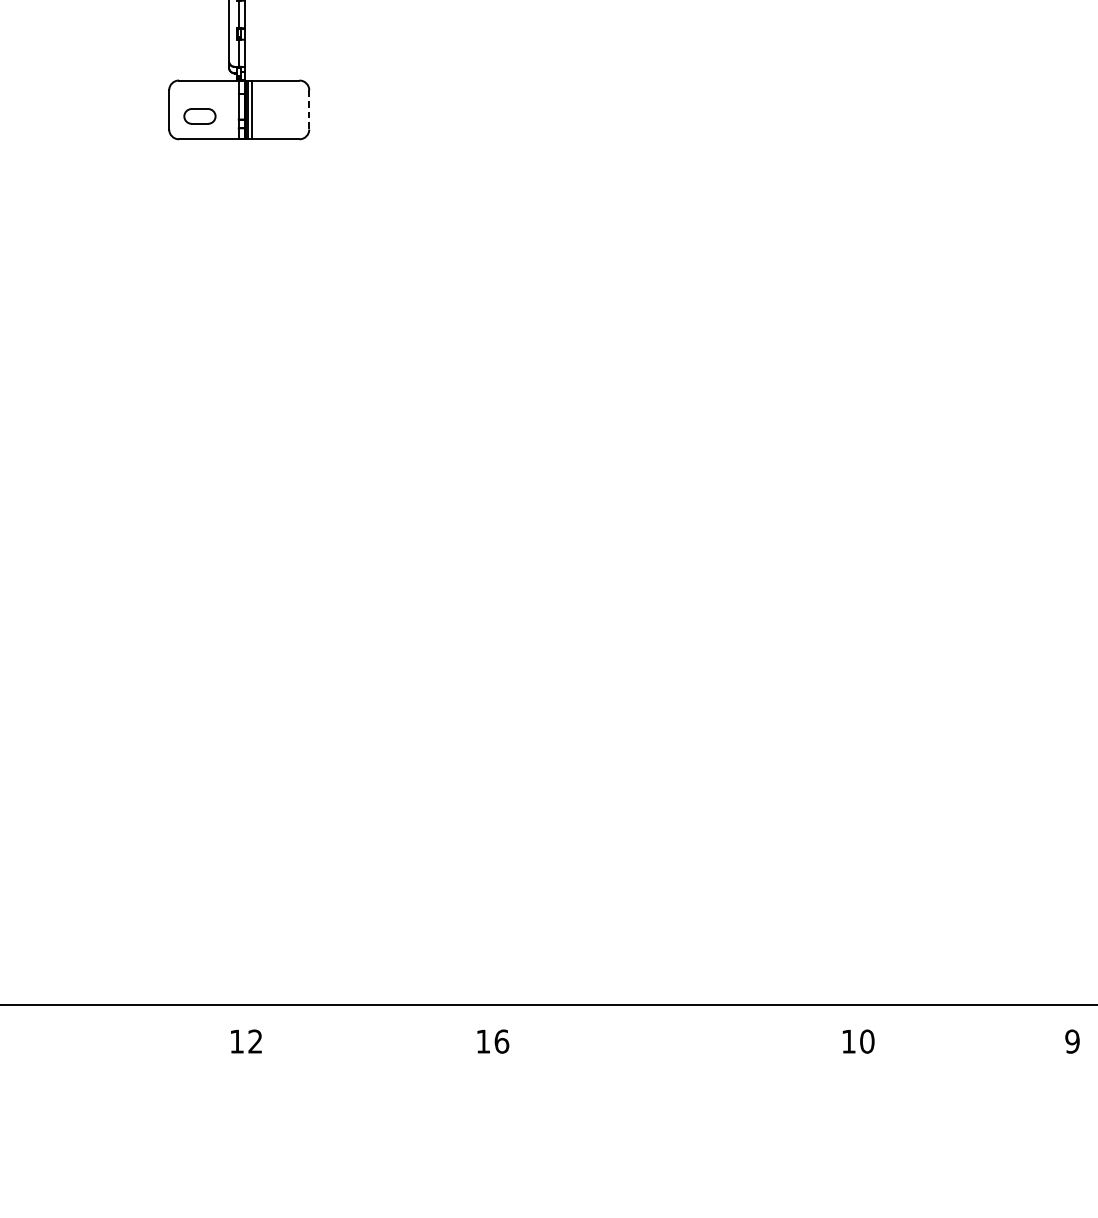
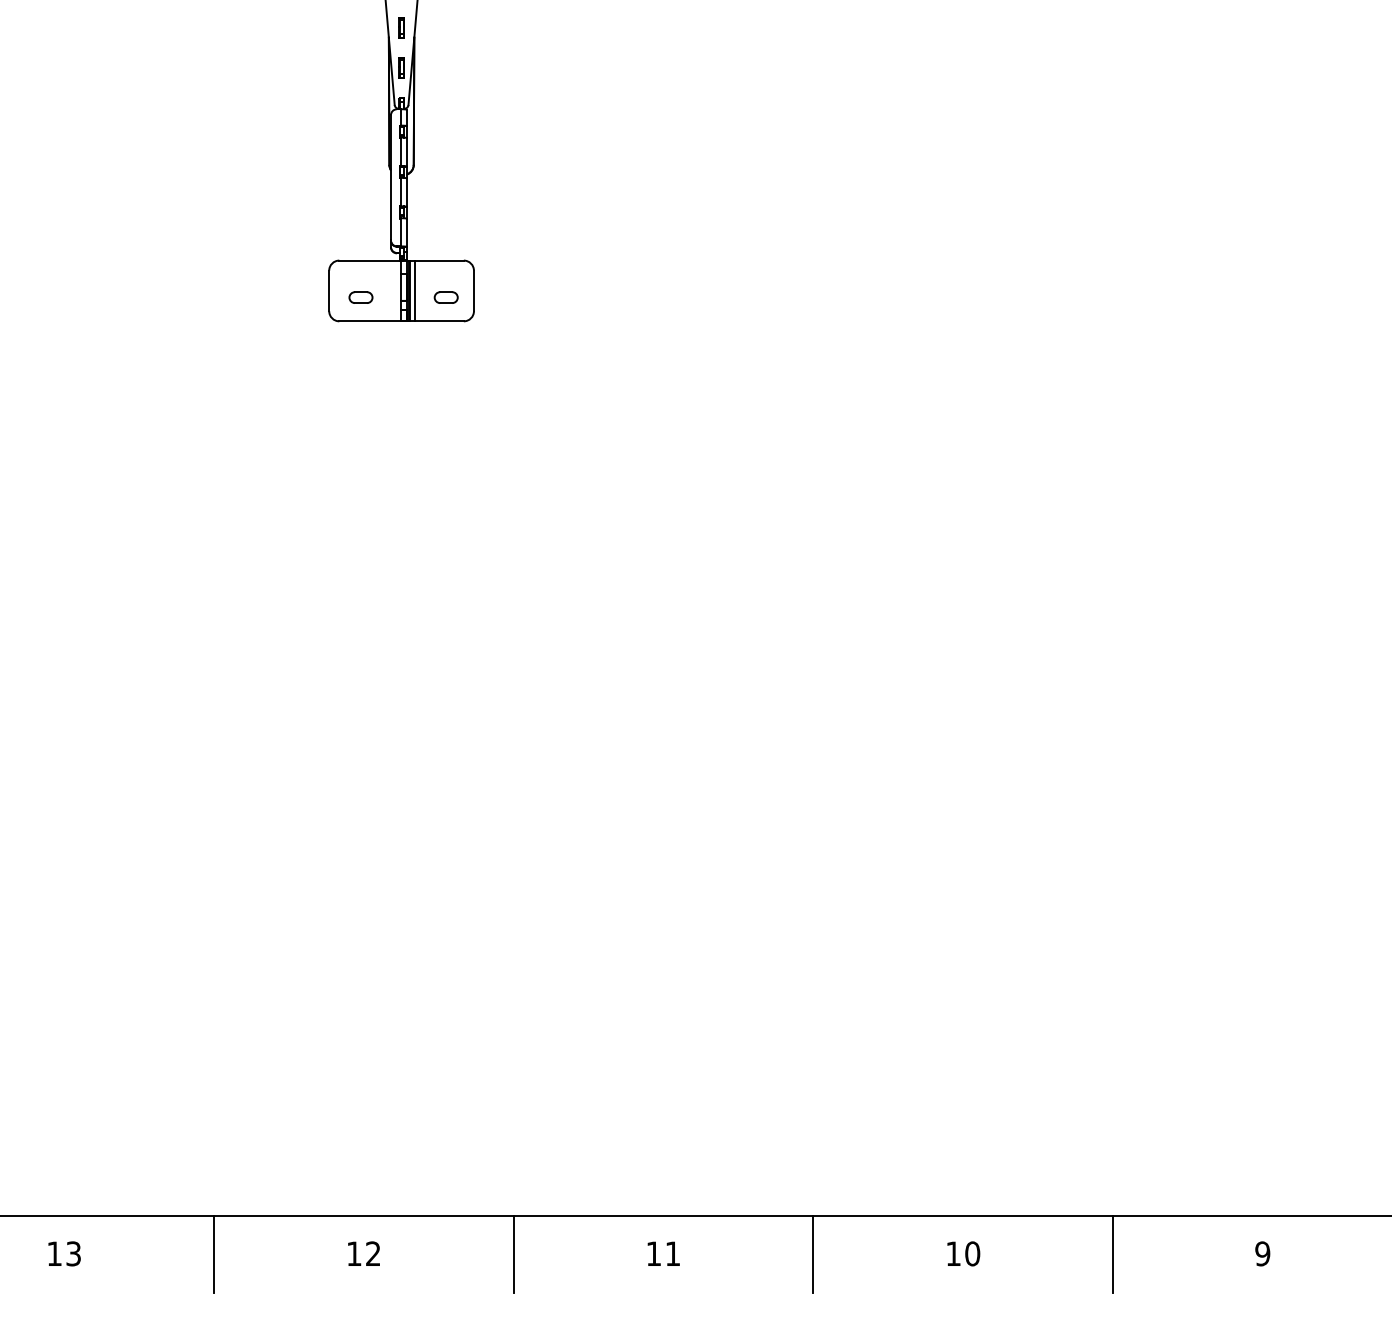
line: (308, 110) -> (473, 291), dashed -> solid
part: (199, 116) -> (360, 297), size x0.71
part: (281, 116) -> (445, 297), added
text: (245, 1041) -> (363, 1253), moved
text: (501, 1041) -> (672, 1253), 16 -> 11
text: (858, 1041) -> (963, 1253), moved
line: (58, 1042) -> (214, 1254), added
line: (347, 1042) -> (513, 1254), added
line: (637, 1042) -> (813, 1254), added
line: (928, 1042) -> (1113, 1254), added

